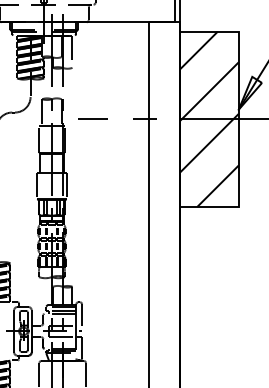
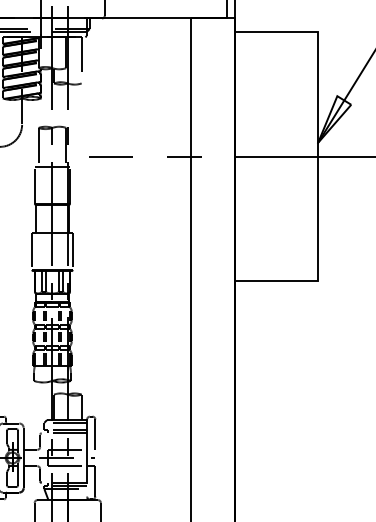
hatch: (209, 118) -> (276, 155), removed

